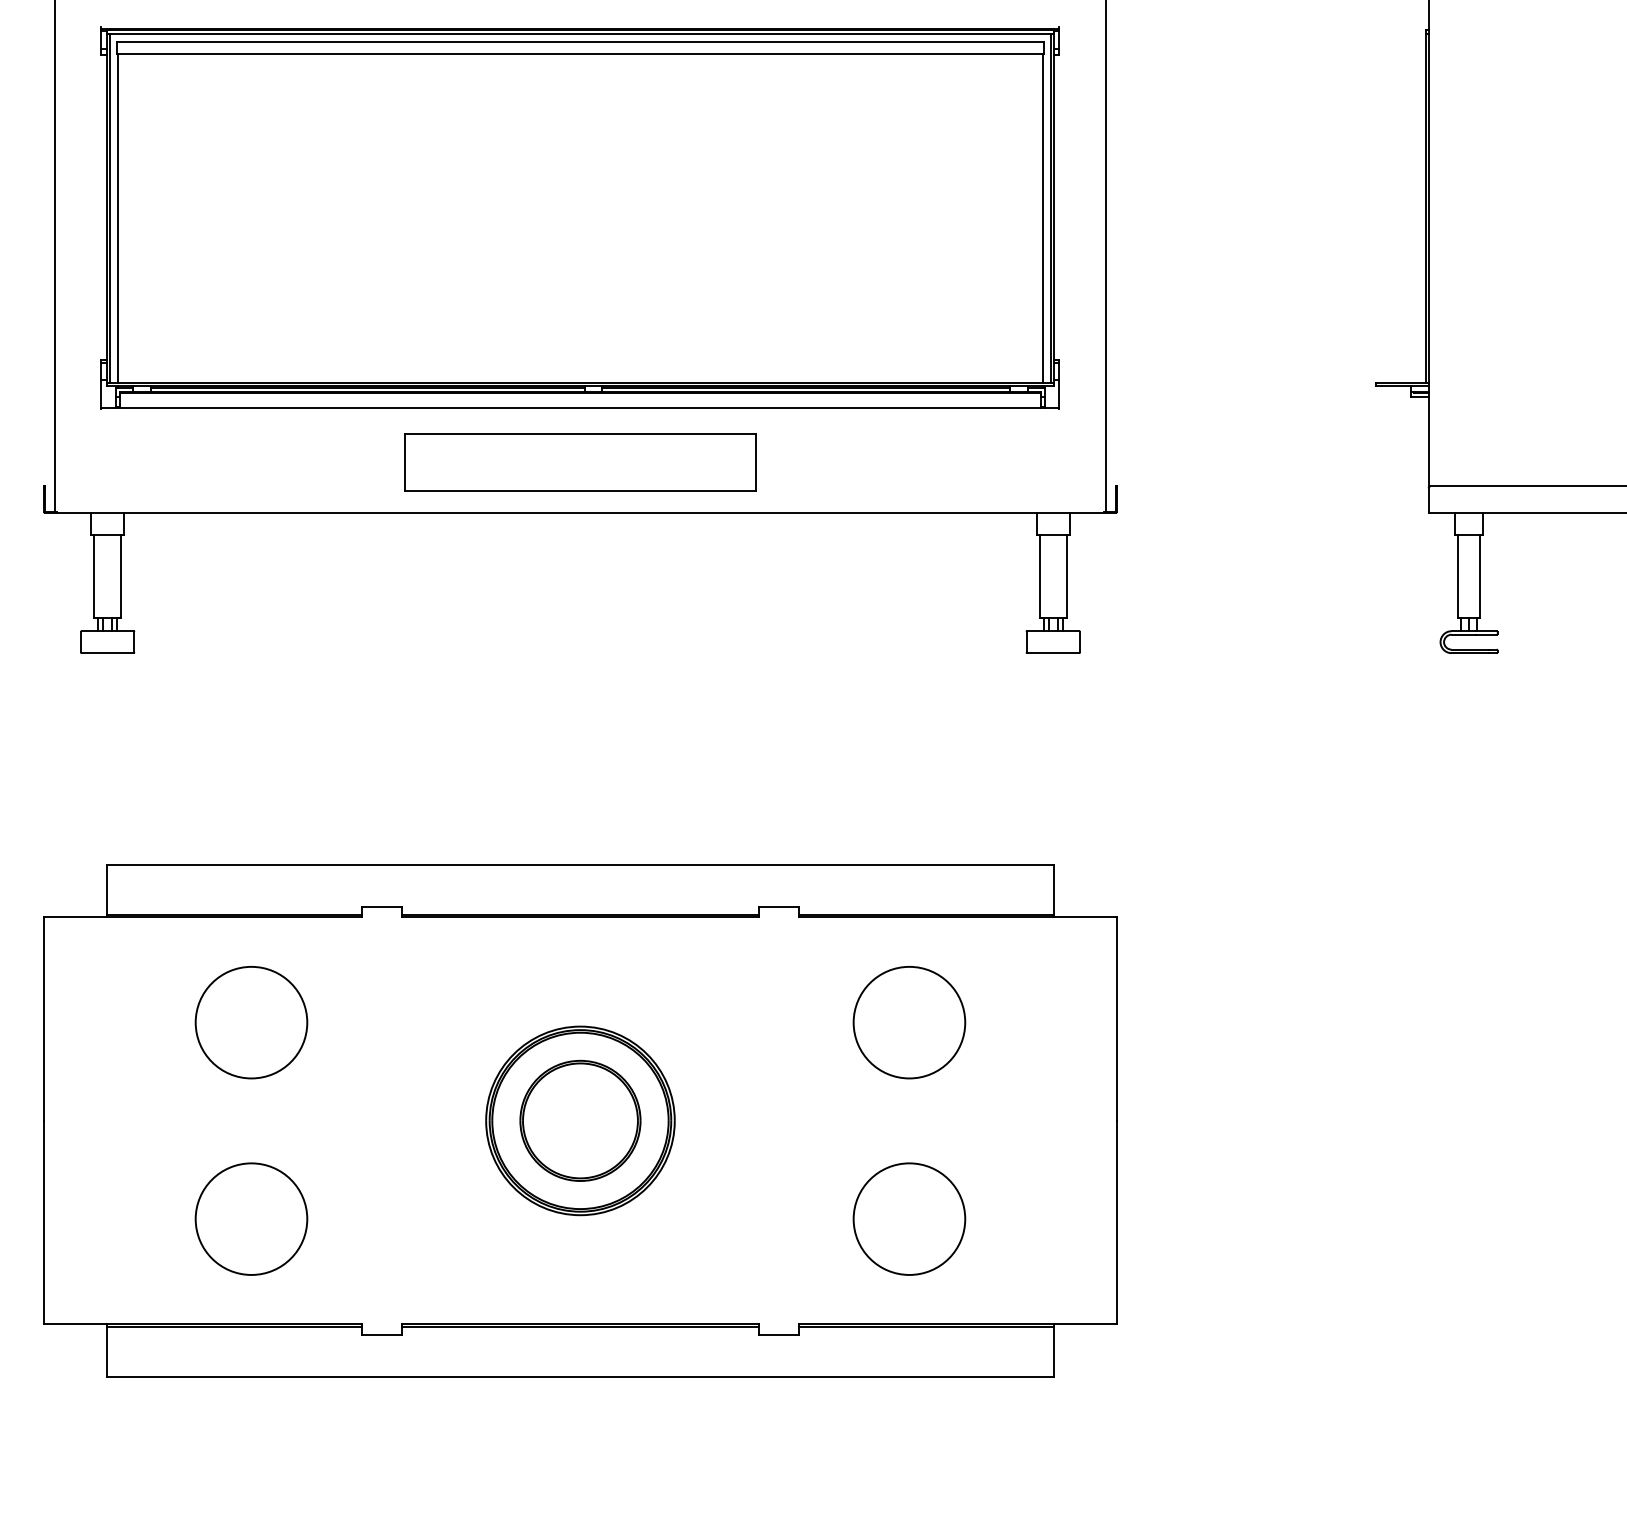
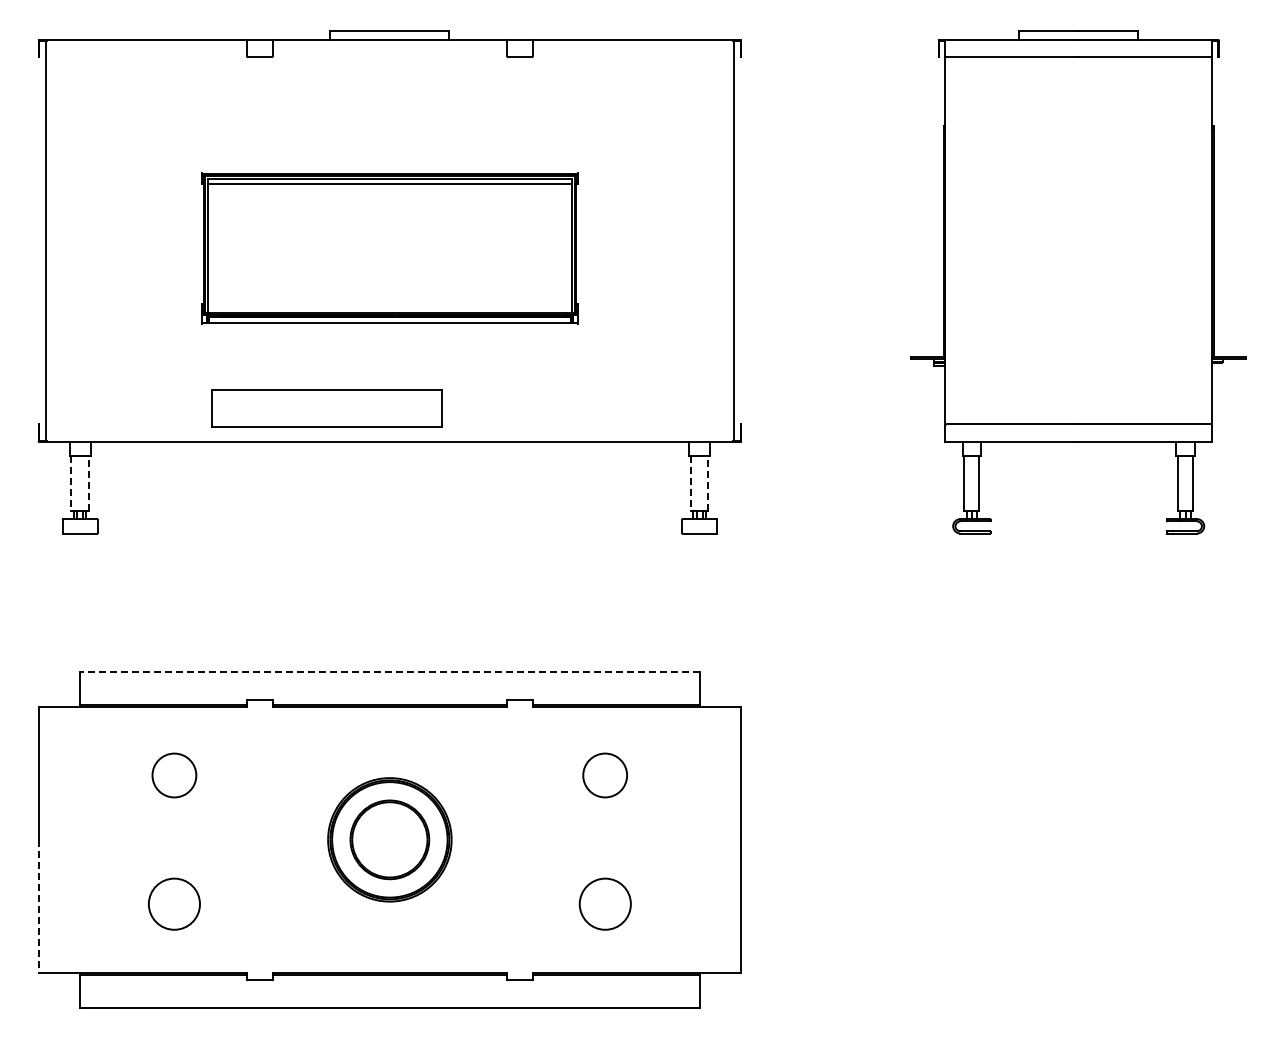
part: (579, 217) -> (389, 248), size x0.6
part: (579, 462) -> (326, 408), moved
line: (121, 575) -> (89, 482), solid -> dashed
line: (1066, 575) -> (708, 482), solid -> dashed
line: (94, 576) -> (71, 483), solid -> dashed
line: (1039, 576) -> (690, 483), solid -> dashed
line: (579, 865) -> (389, 672), solid -> dashed
circle: (250, 1022) -> (173, 775), size x0.6
circle: (908, 1022) -> (604, 775), size x0.6
circle: (250, 1218) -> (173, 903), size x0.7
circle: (908, 1218) -> (604, 903), size x0.7
line: (43, 1222) -> (38, 906), solid -> dashed

